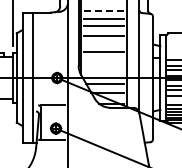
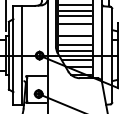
line: (104, 11) -> (75, 5), dashed -> solid
line: (104, 63) -> (75, 44), added
line: (104, 72) -> (75, 51), added

